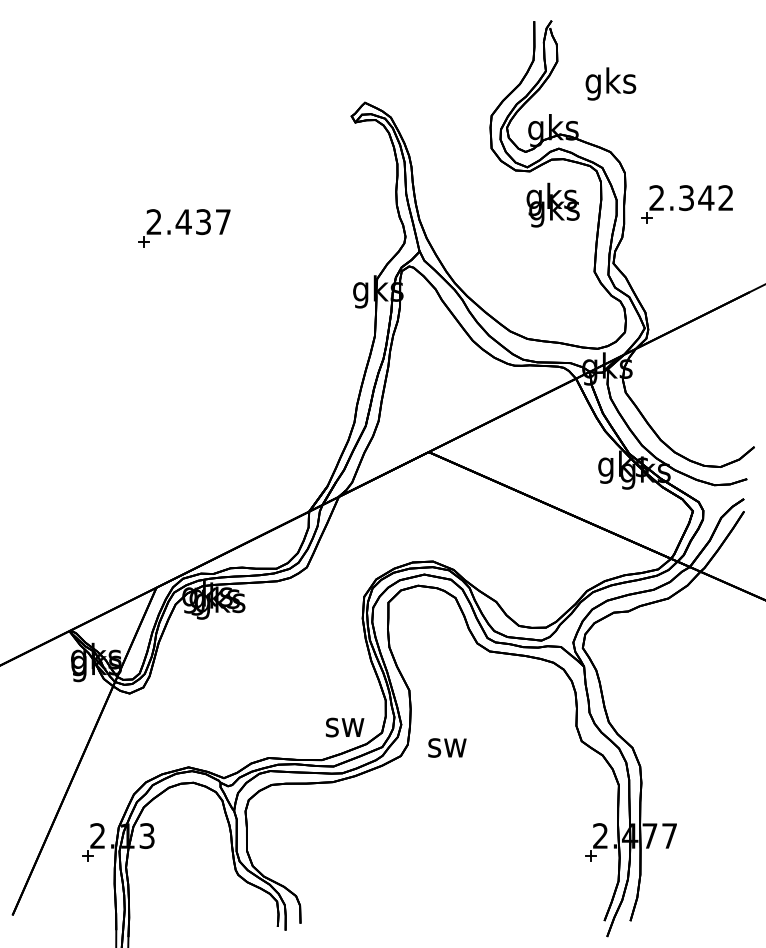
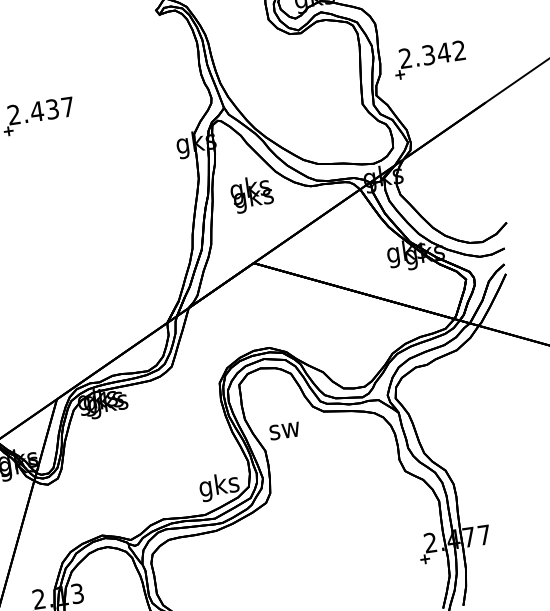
text: (552, 204) -> (251, 193), moved
part: (686, 204) -> (429, 60), moved
text: (344, 727) -> (219, 487), sw -> gks
text: (447, 747) -> (284, 430), moved

